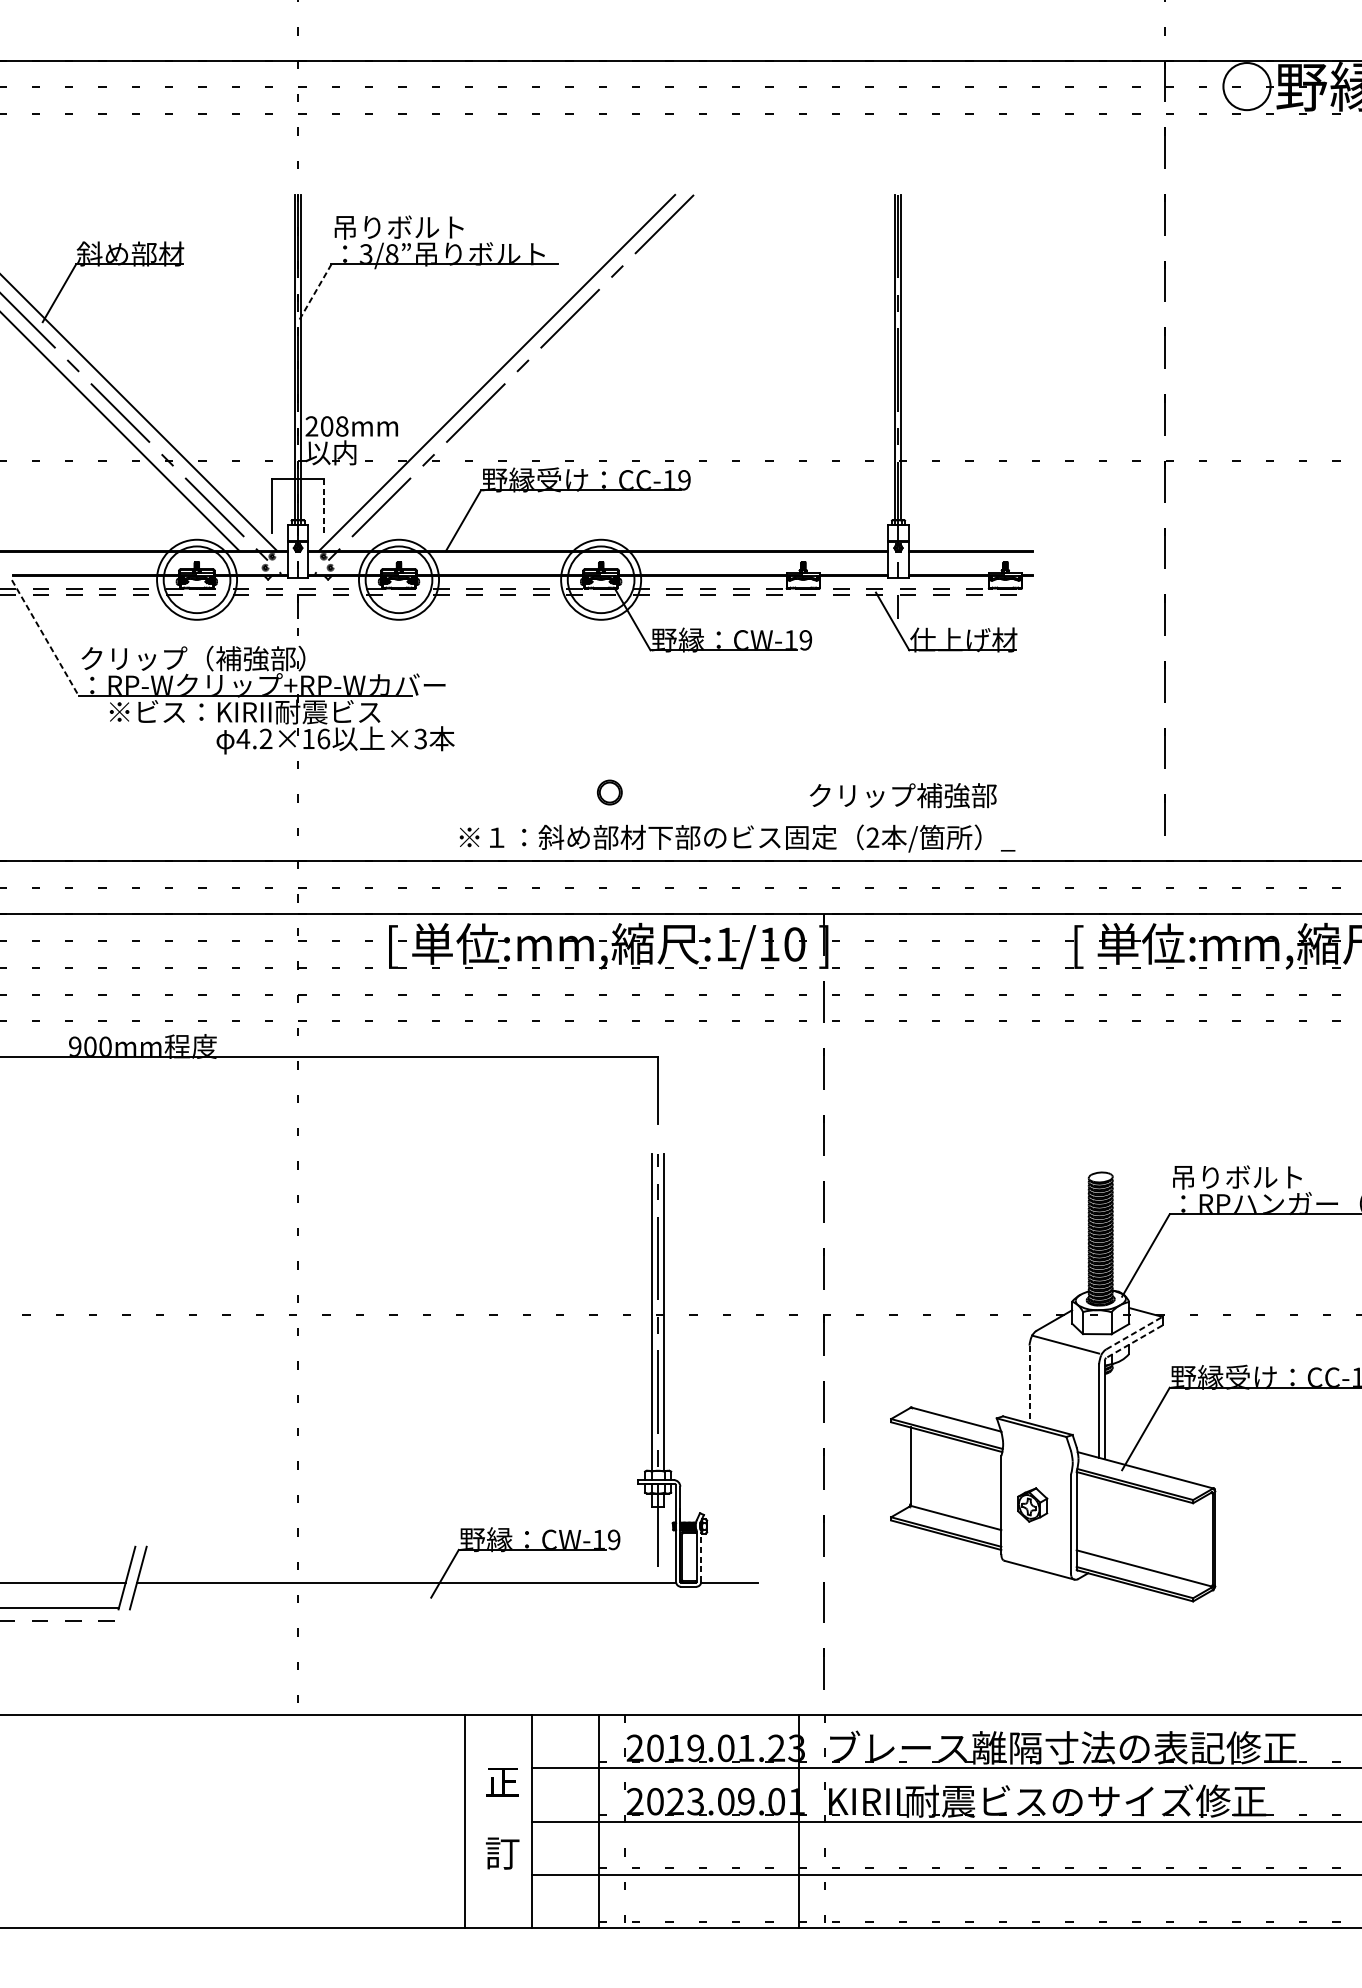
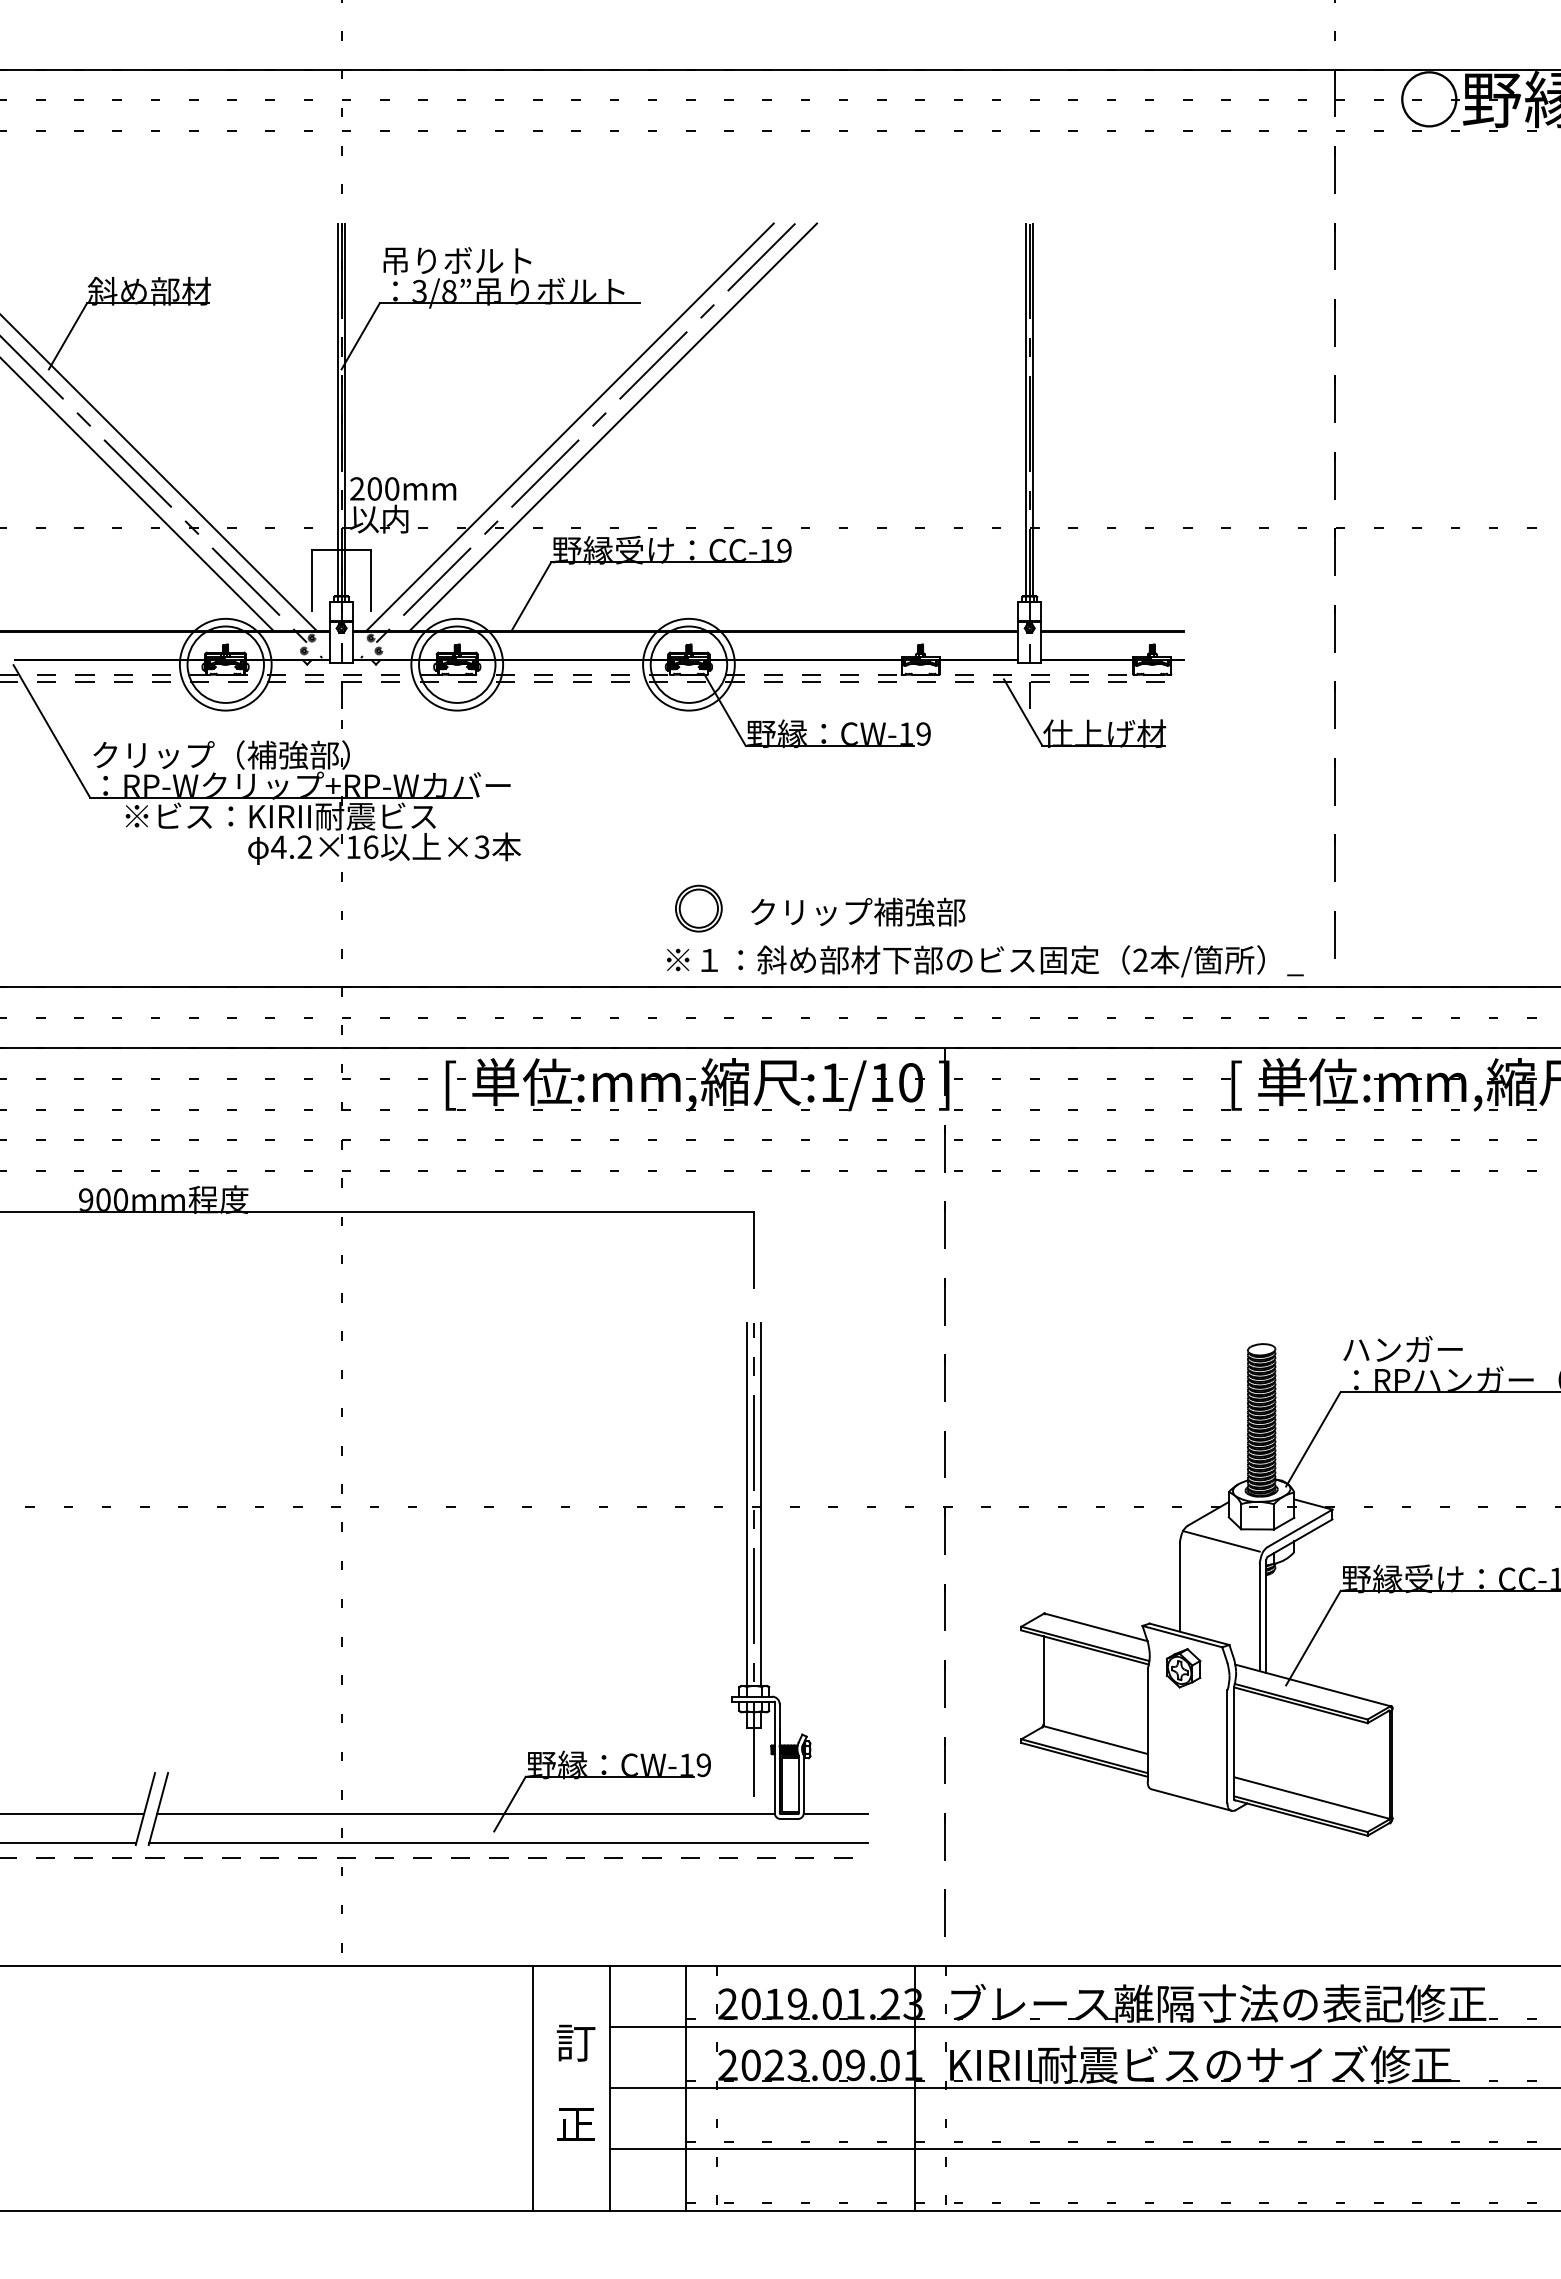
line: (314, 293) -> (360, 336), dashed -> solid
line: (535, 372) -> (613, 427), added
text: (342, 426) -> (392, 489), 208mm -> 200mm
line: (324, 506) -> (371, 580), dashed -> solid
line: (45, 638) -> (52, 731), dashed -> solid
part: (609, 792) -> (698, 908), size x1.67
text: (903, 795) -> (858, 911), moved
text: (737, 838) -> (985, 961), moved
text: (1236, 1177) -> (1417, 1349), 吊りボルト -> ハンガー
line: (1134, 1333) -> (1300, 1528), dashed -> solid
line: (1133, 1342) -> (1299, 1538), dashed -> solid
line: (1029, 1383) -> (1180, 1586), dashed -> solid
part: (1032, 1505) -> (1183, 1668), moved
line: (701, 1556) -> (803, 1784), dashed -> solid
line: (443, 1608) -> (508, 1843), added
line: (434, 1620) -> (498, 1857), added
text: (502, 1781) -> (575, 2042), 正 -> 訂
text: (502, 1853) -> (575, 2124), 訂 -> 正

